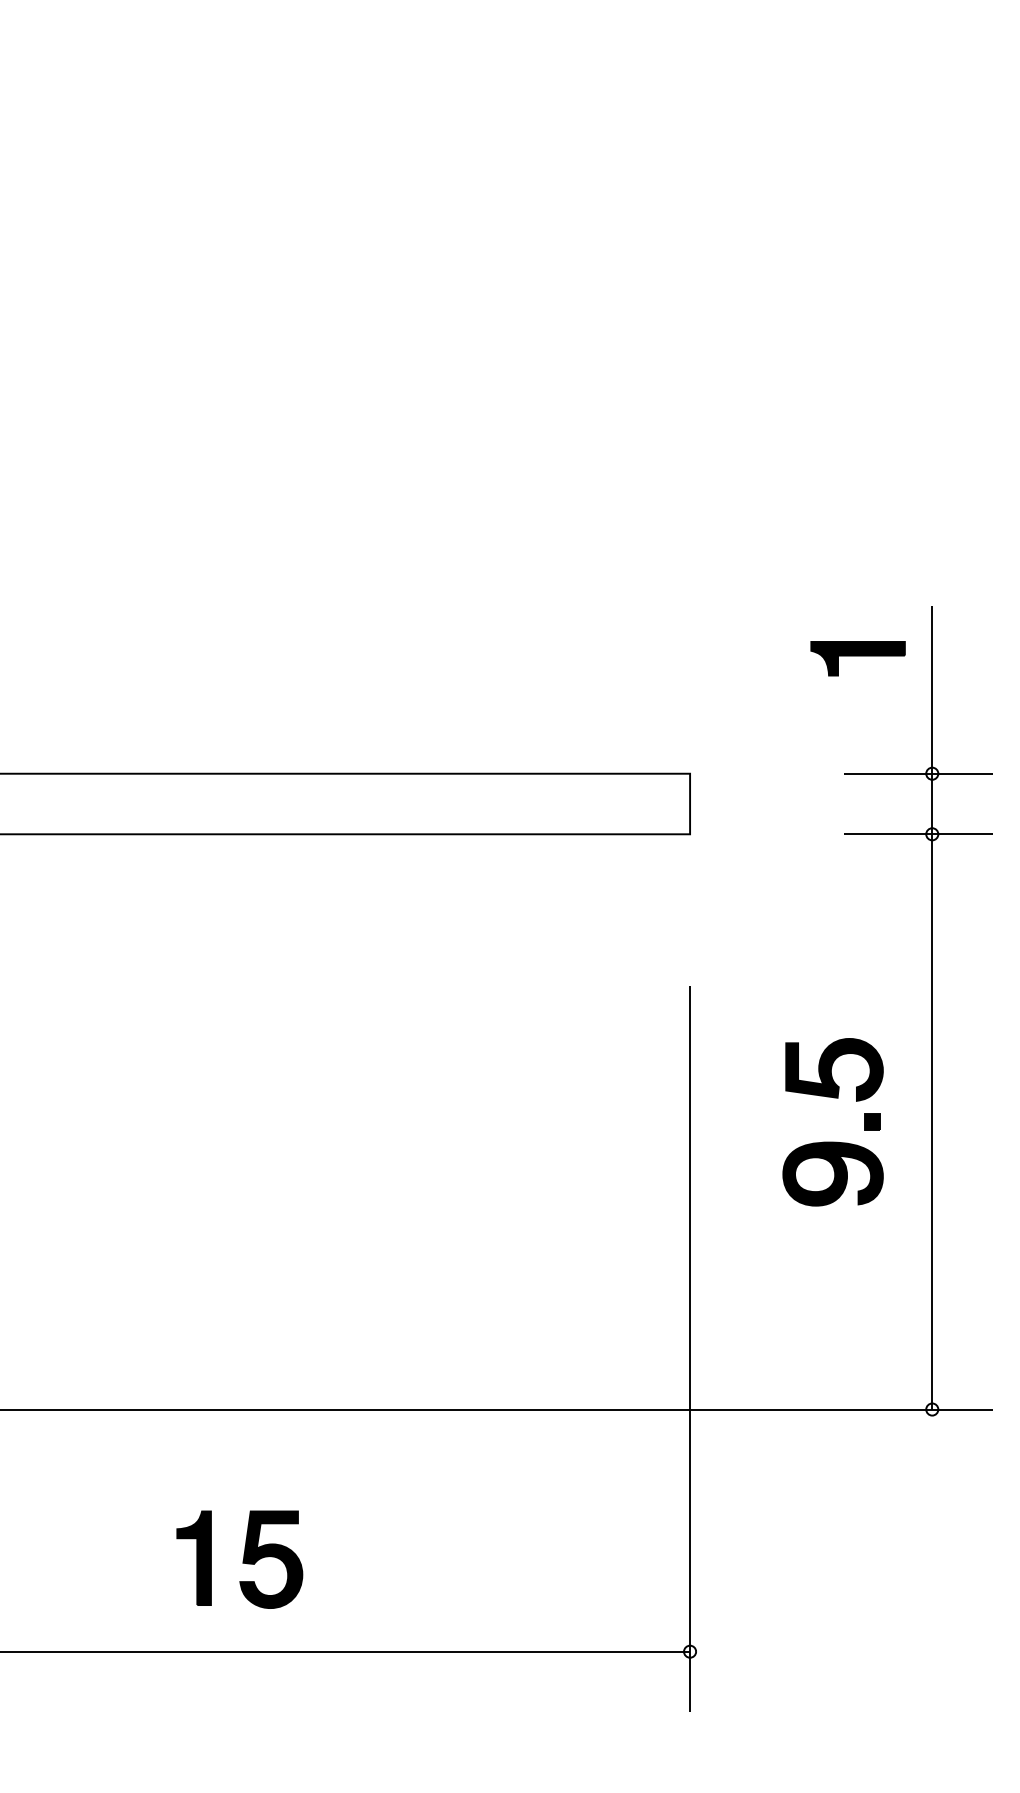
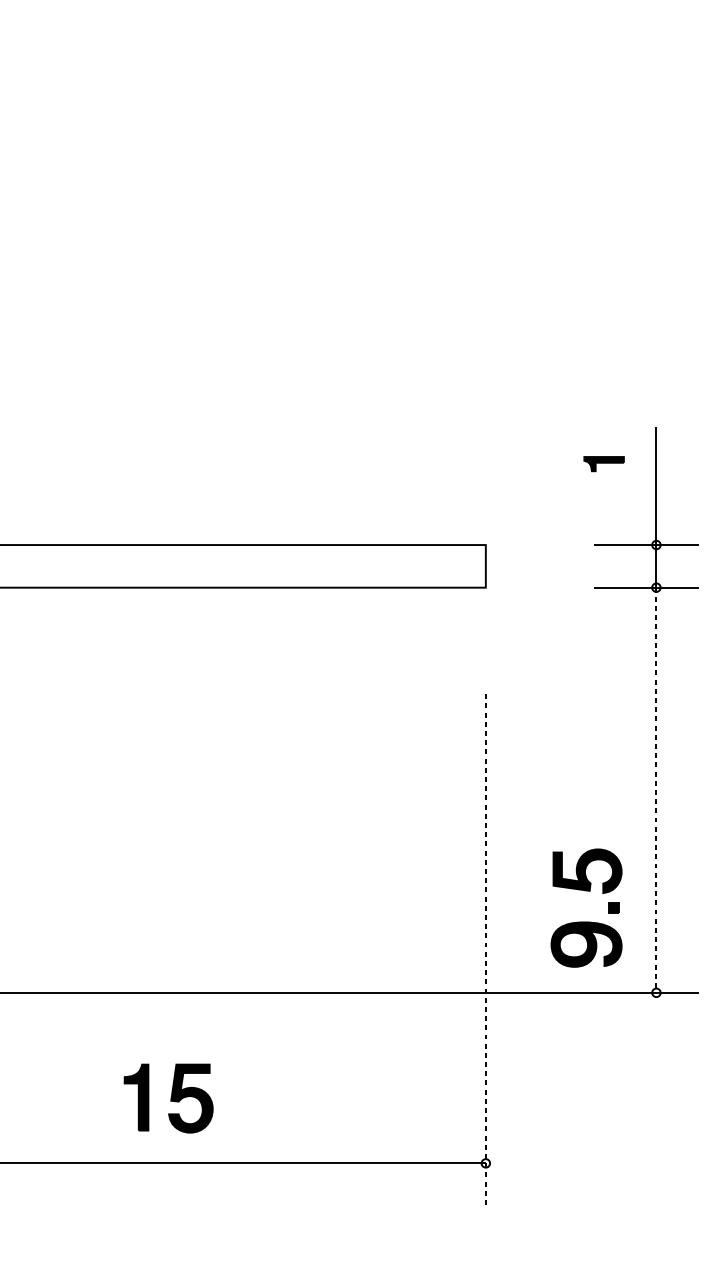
part: (857, 658) -> (603, 463), size x0.6
line: (932, 1121) -> (656, 789), solid -> dashed
part: (832, 1141) -> (586, 921), moved
line: (690, 1349) -> (486, 950), solid -> dashed

